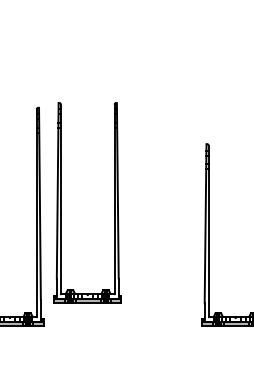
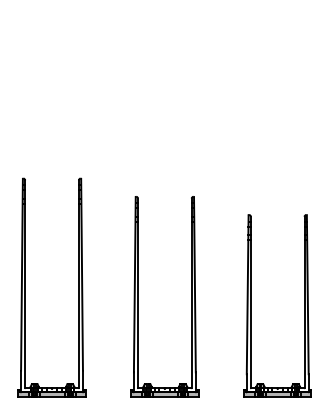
part: (61, 202) -> (138, 296), moved

